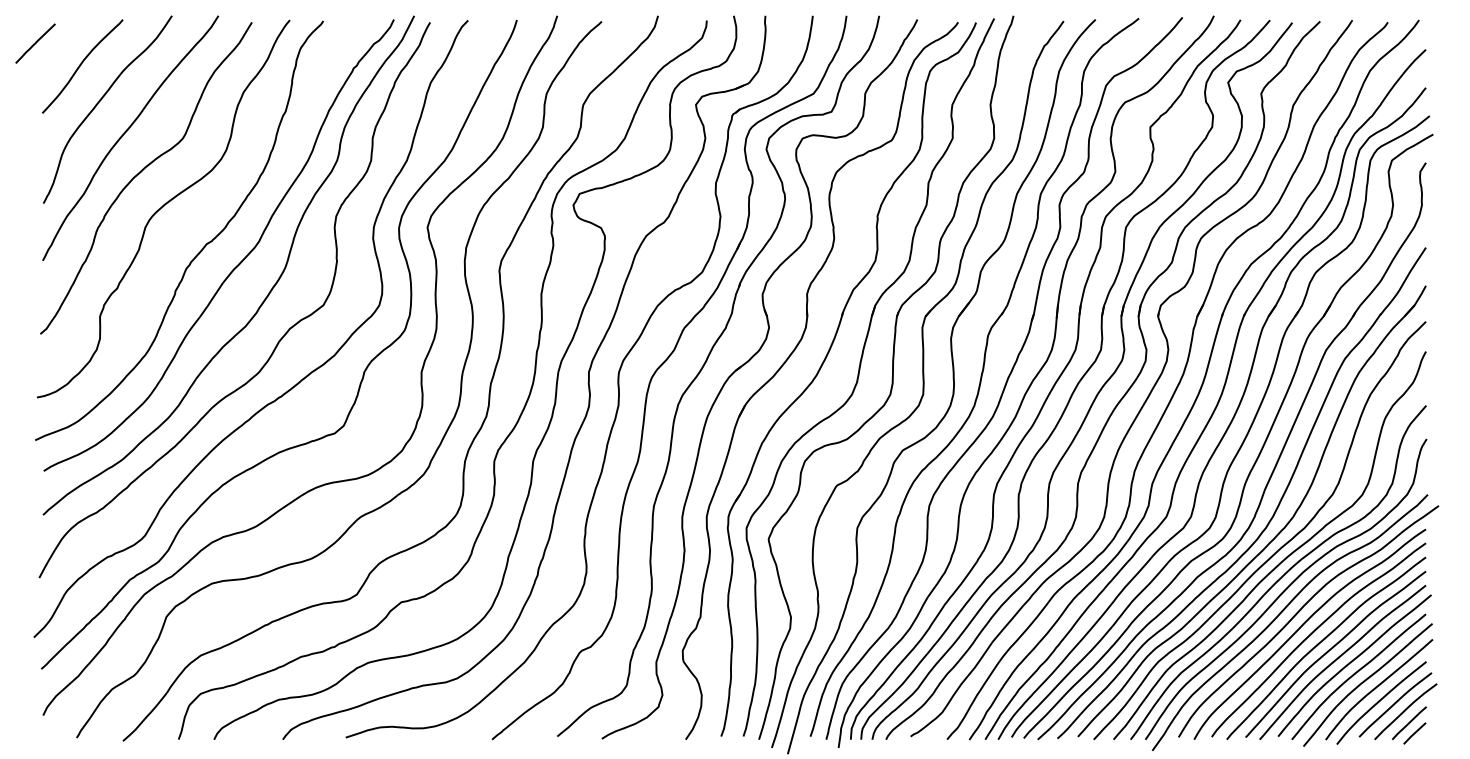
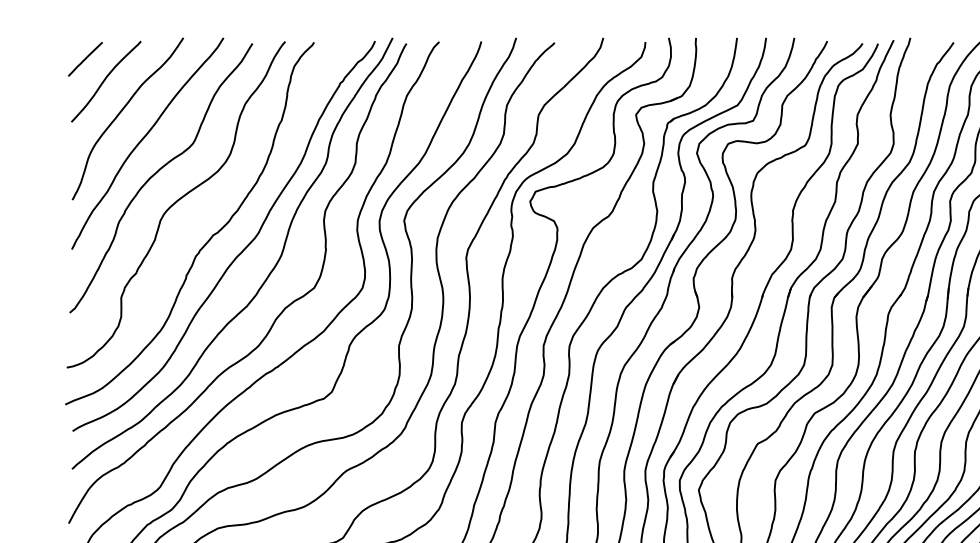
line: (35, 43) -> (85, 59), moved

